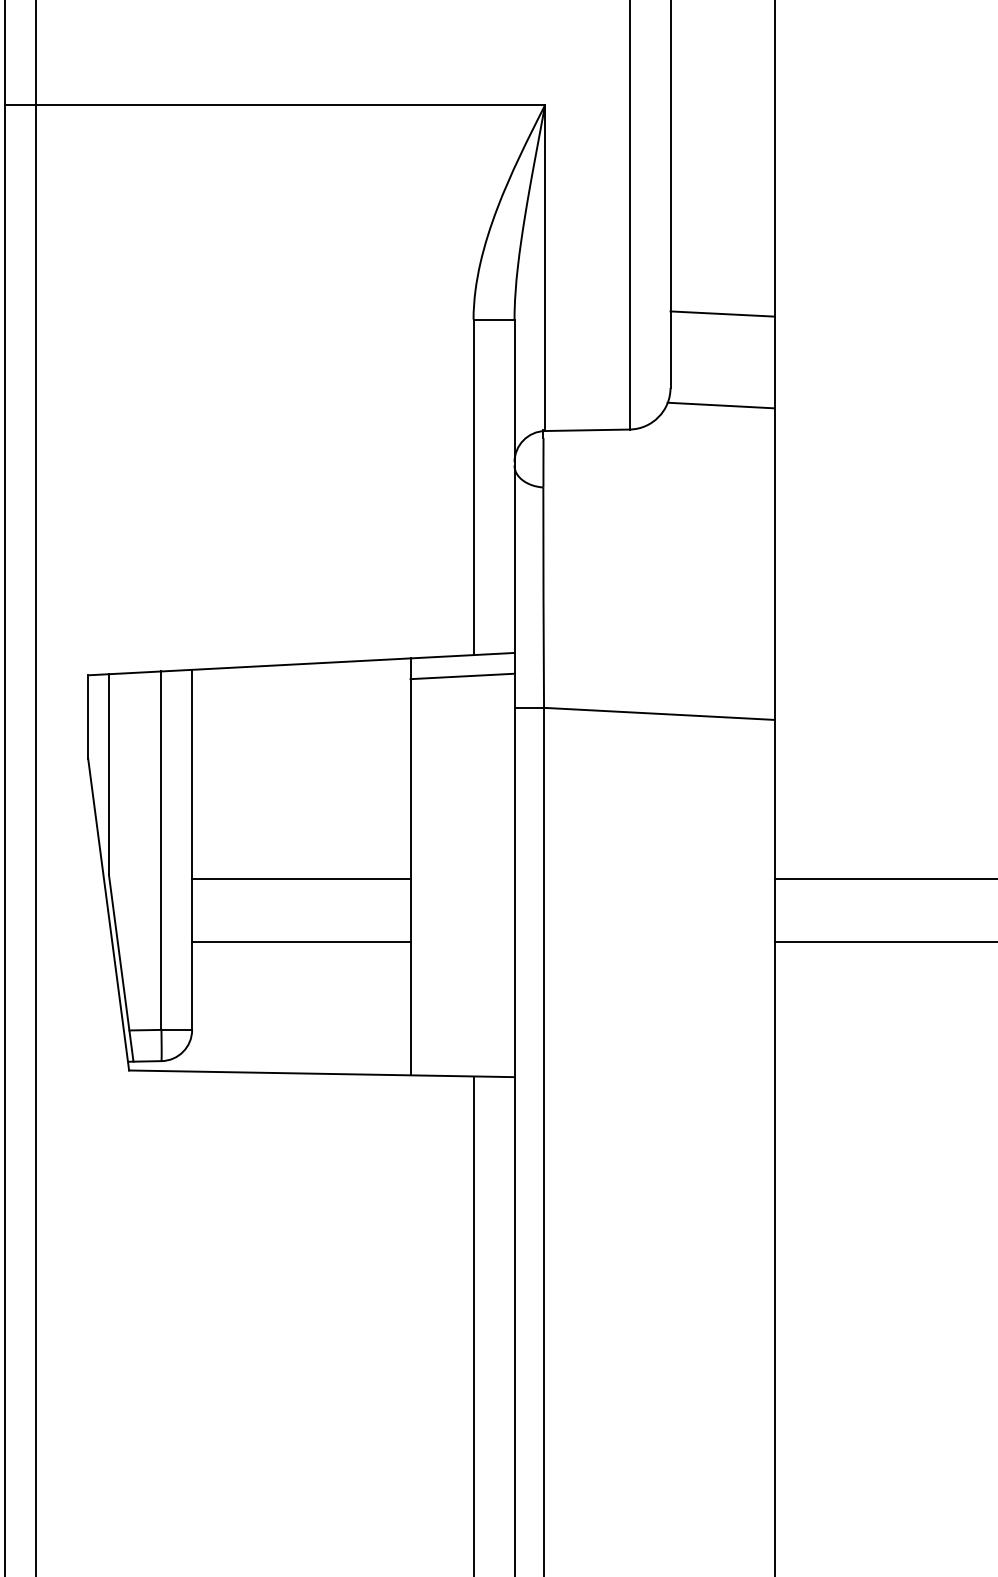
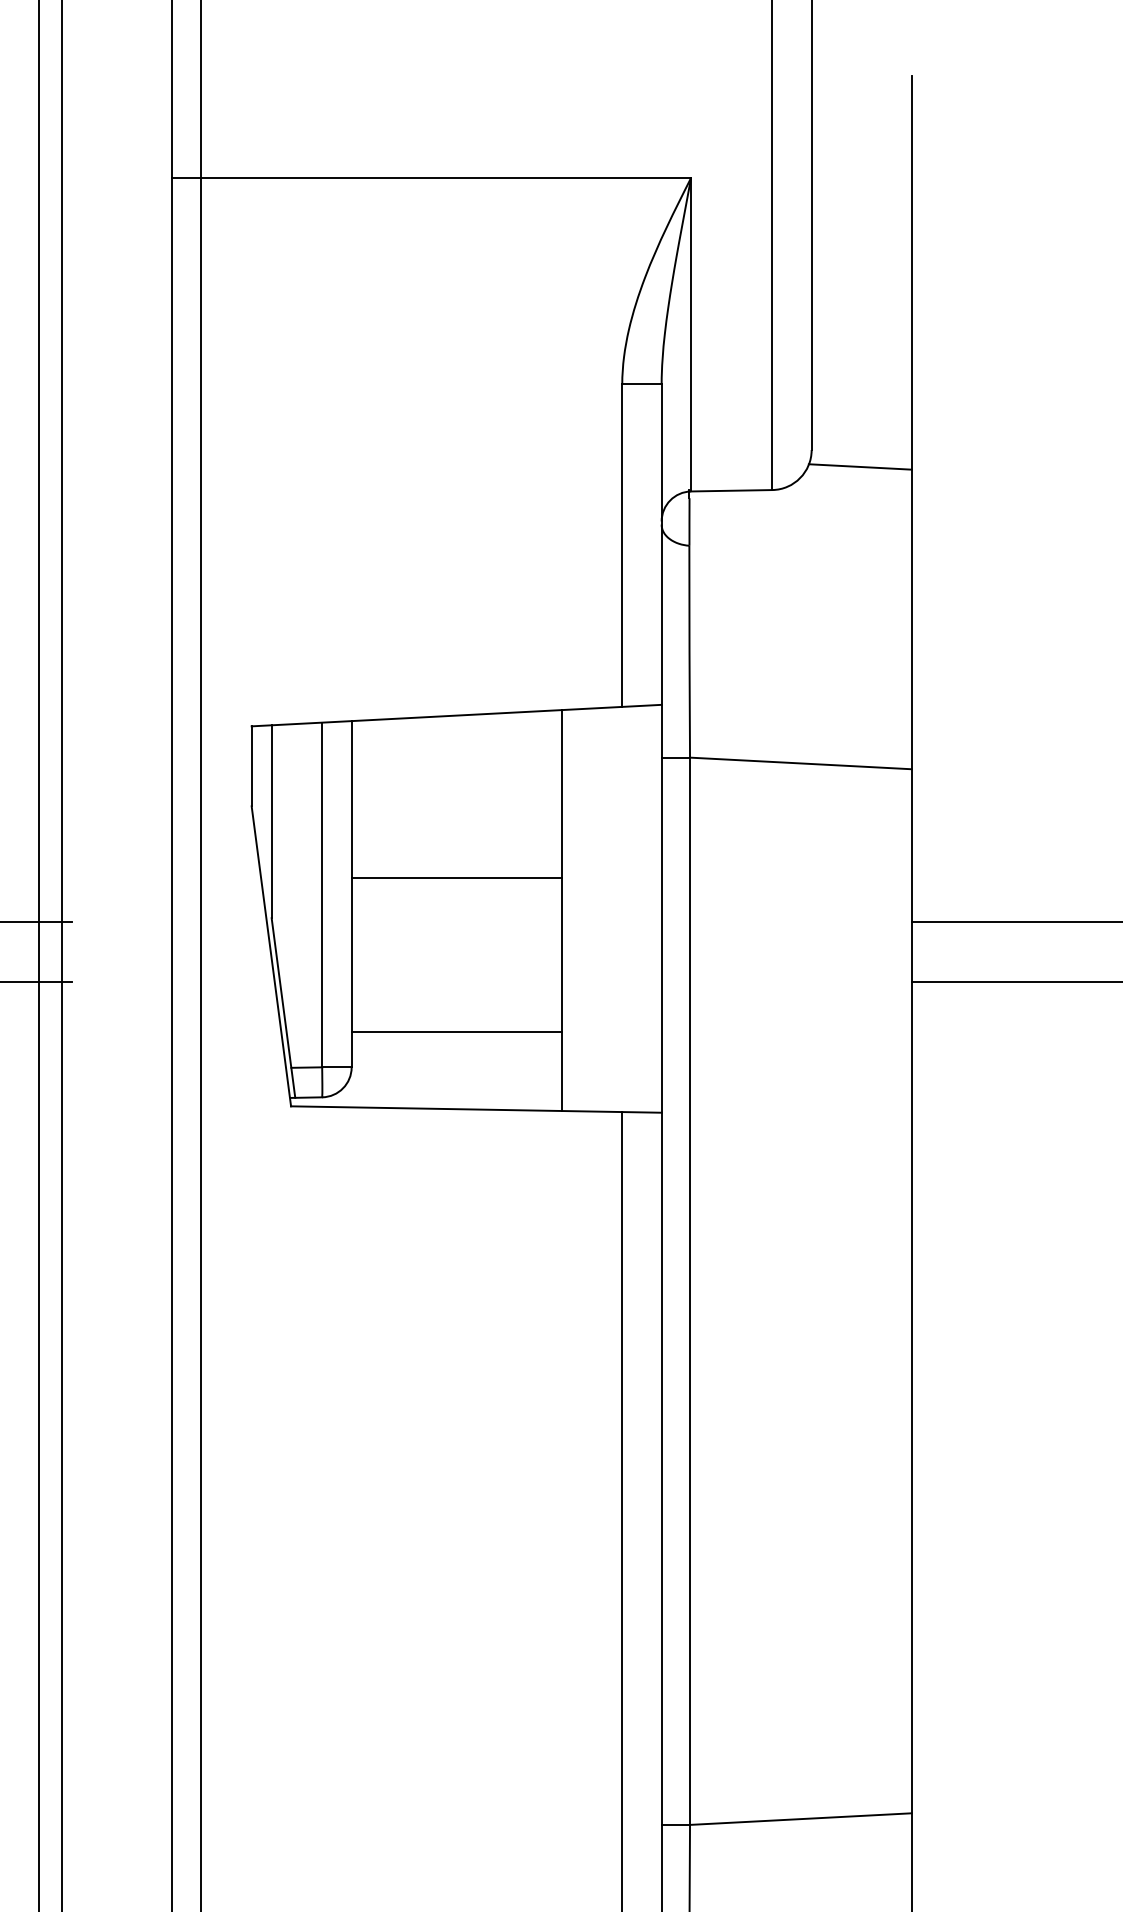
line: (722, 313) -> (861, 378), removed
line: (462, 676) -> (611, 727), removed
line: (301, 879) -> (456, 878), moved
line: (301, 941) -> (456, 1032), moved

